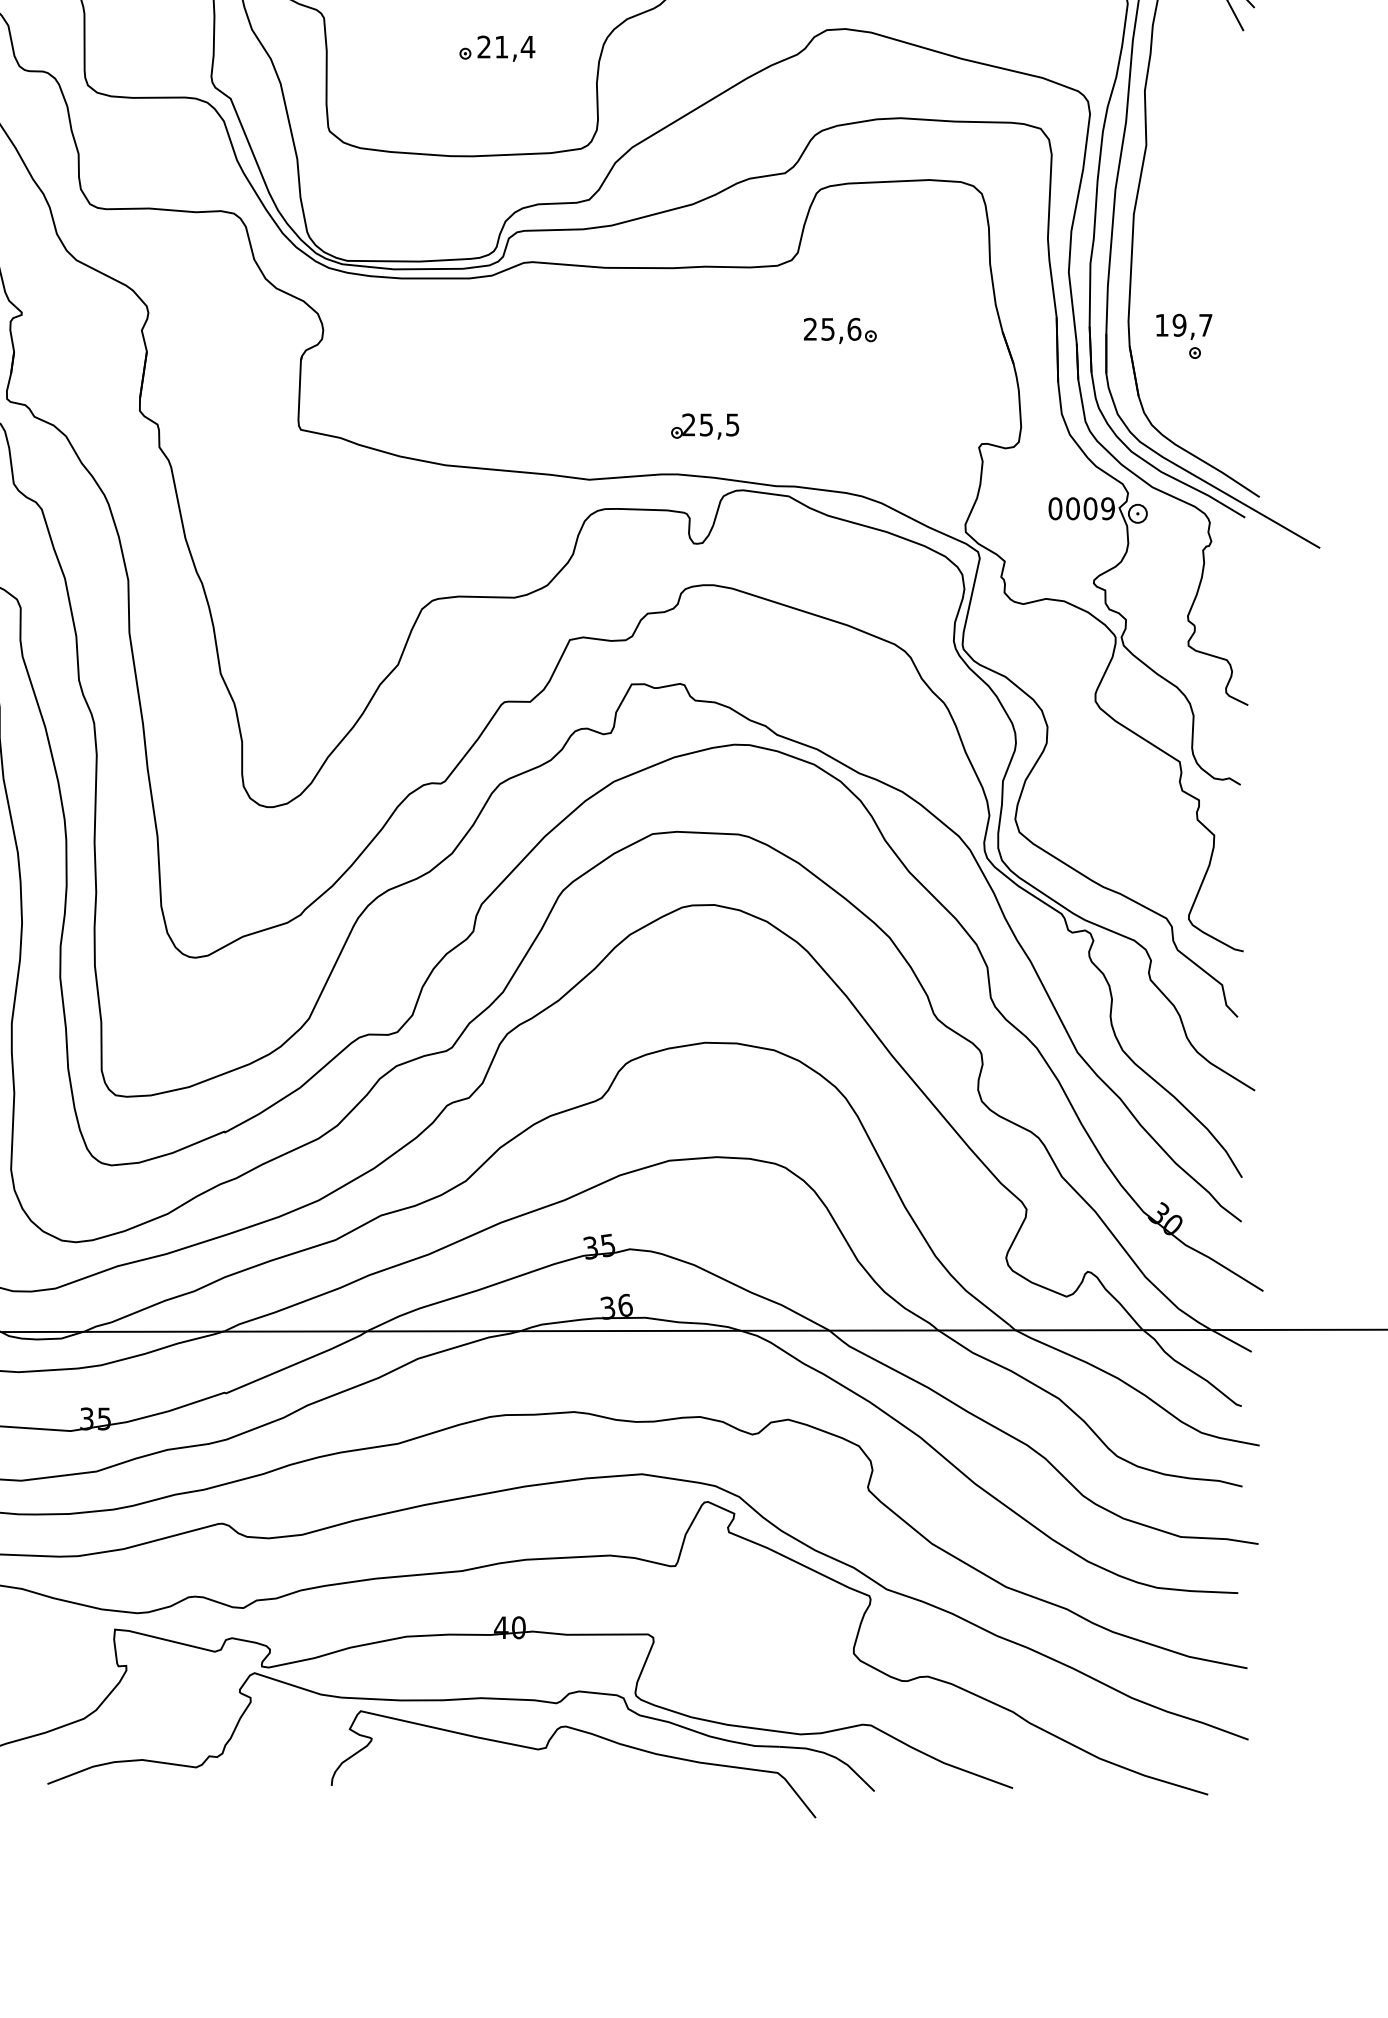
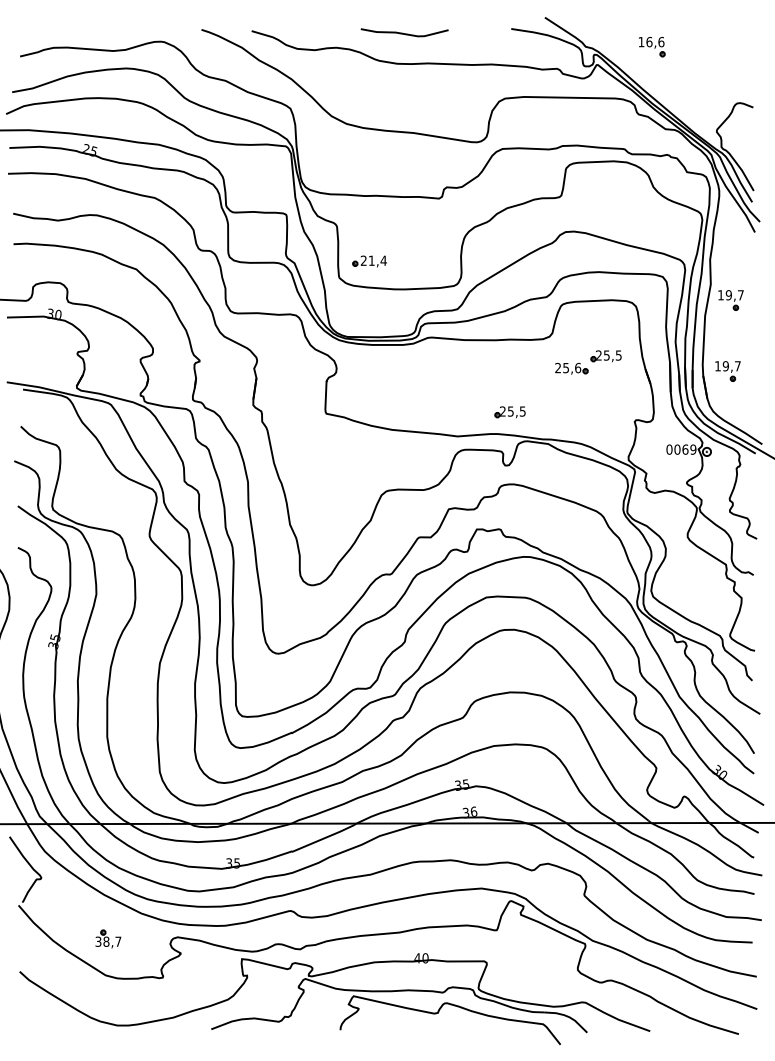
part: (496, 48) -> (369, 261), moved
part: (1189, 180) -> (730, 300), added
part: (914, 303) -> (605, 356), added
text: (1090, 508) -> (685, 449), 0009 -> 0069

